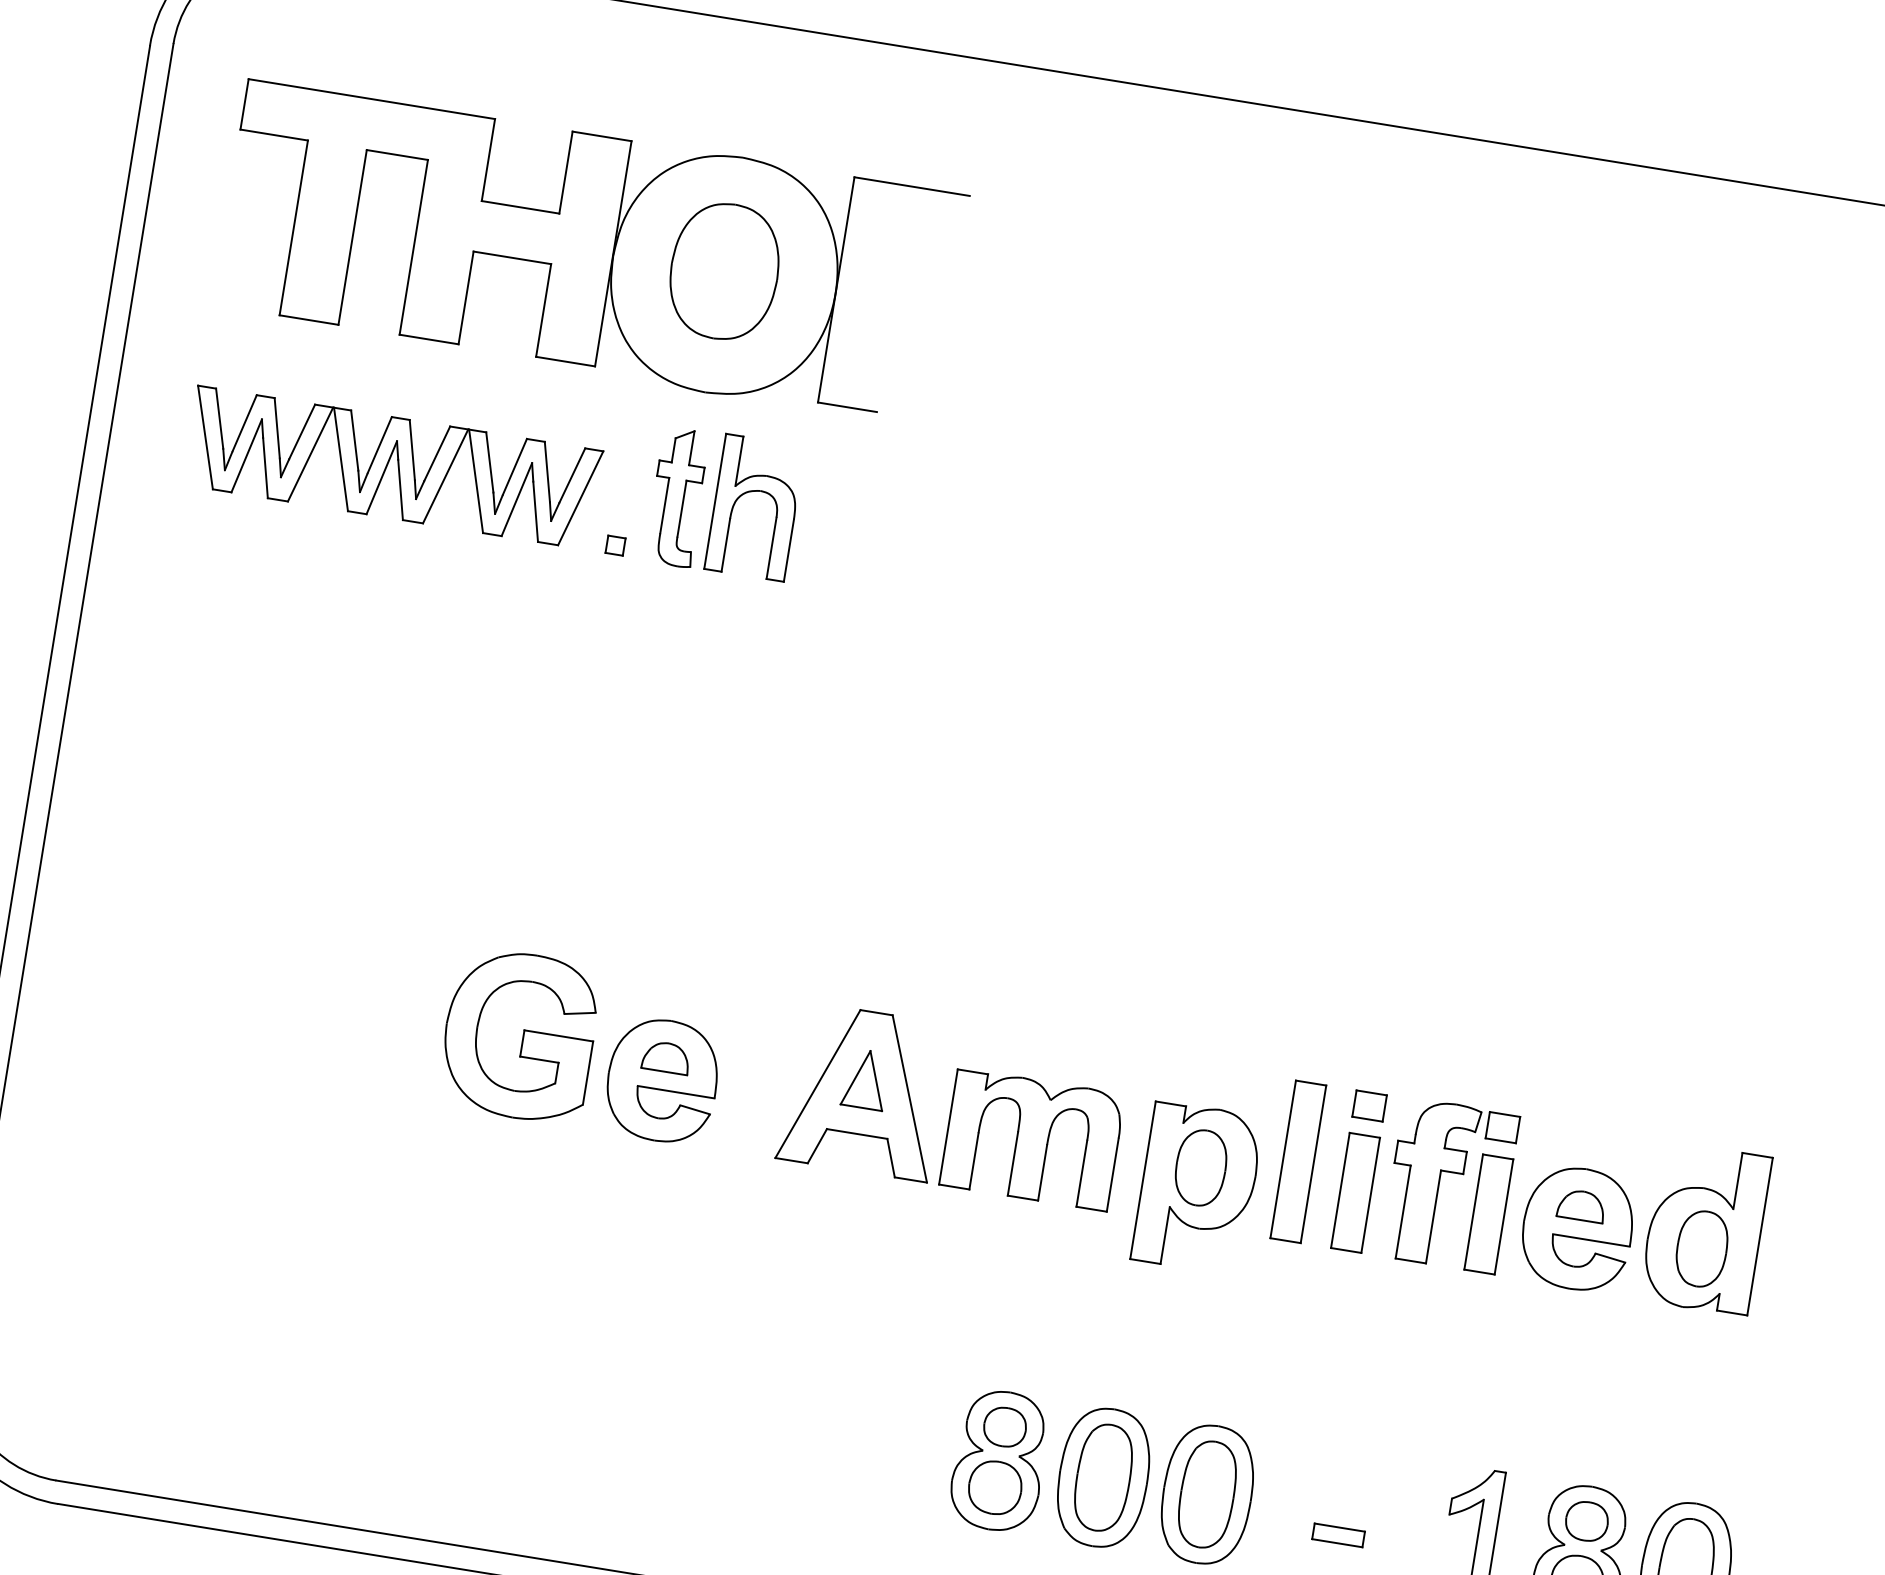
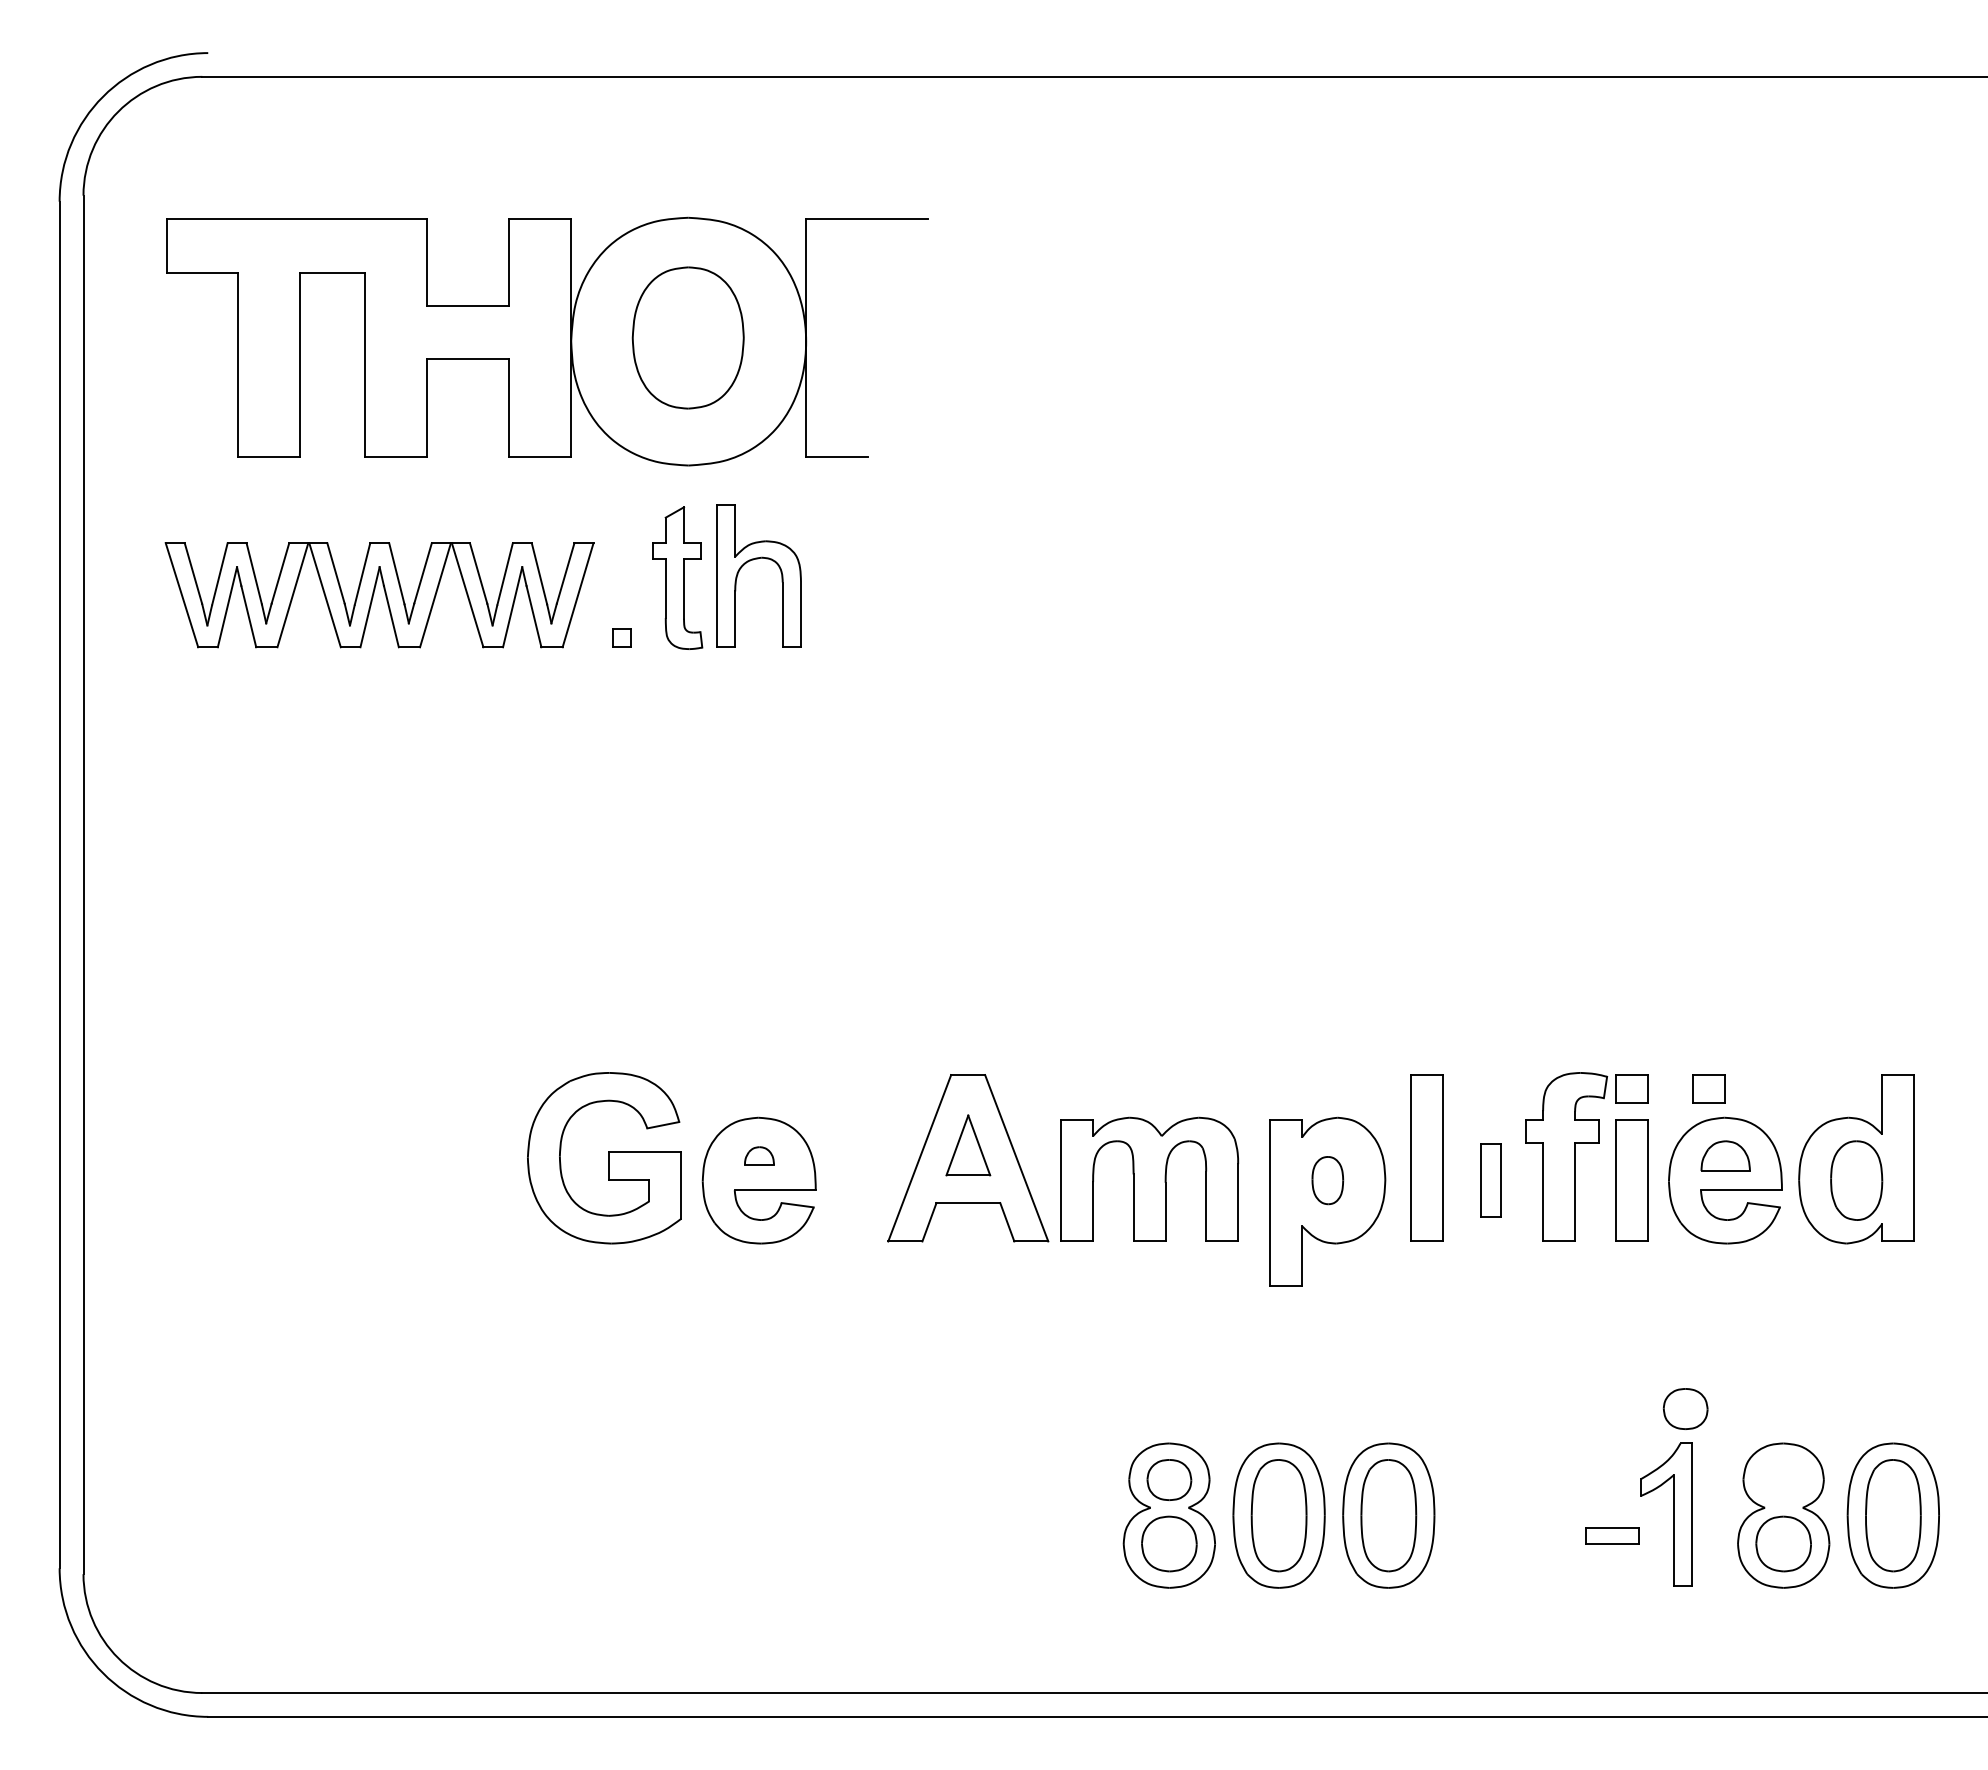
part: (666, 1056) -> (759, 1155), size x0.6
part: (1369, 1105) -> (1708, 1088), moved
part: (1200, 1167) -> (1327, 1180), size x0.6
part: (1355, 1192) -> (1490, 1180), size x0.6
part: (1586, 1520) -> (1685, 1408), moved
part: (1338, 1535) -> (1612, 1535), moved

